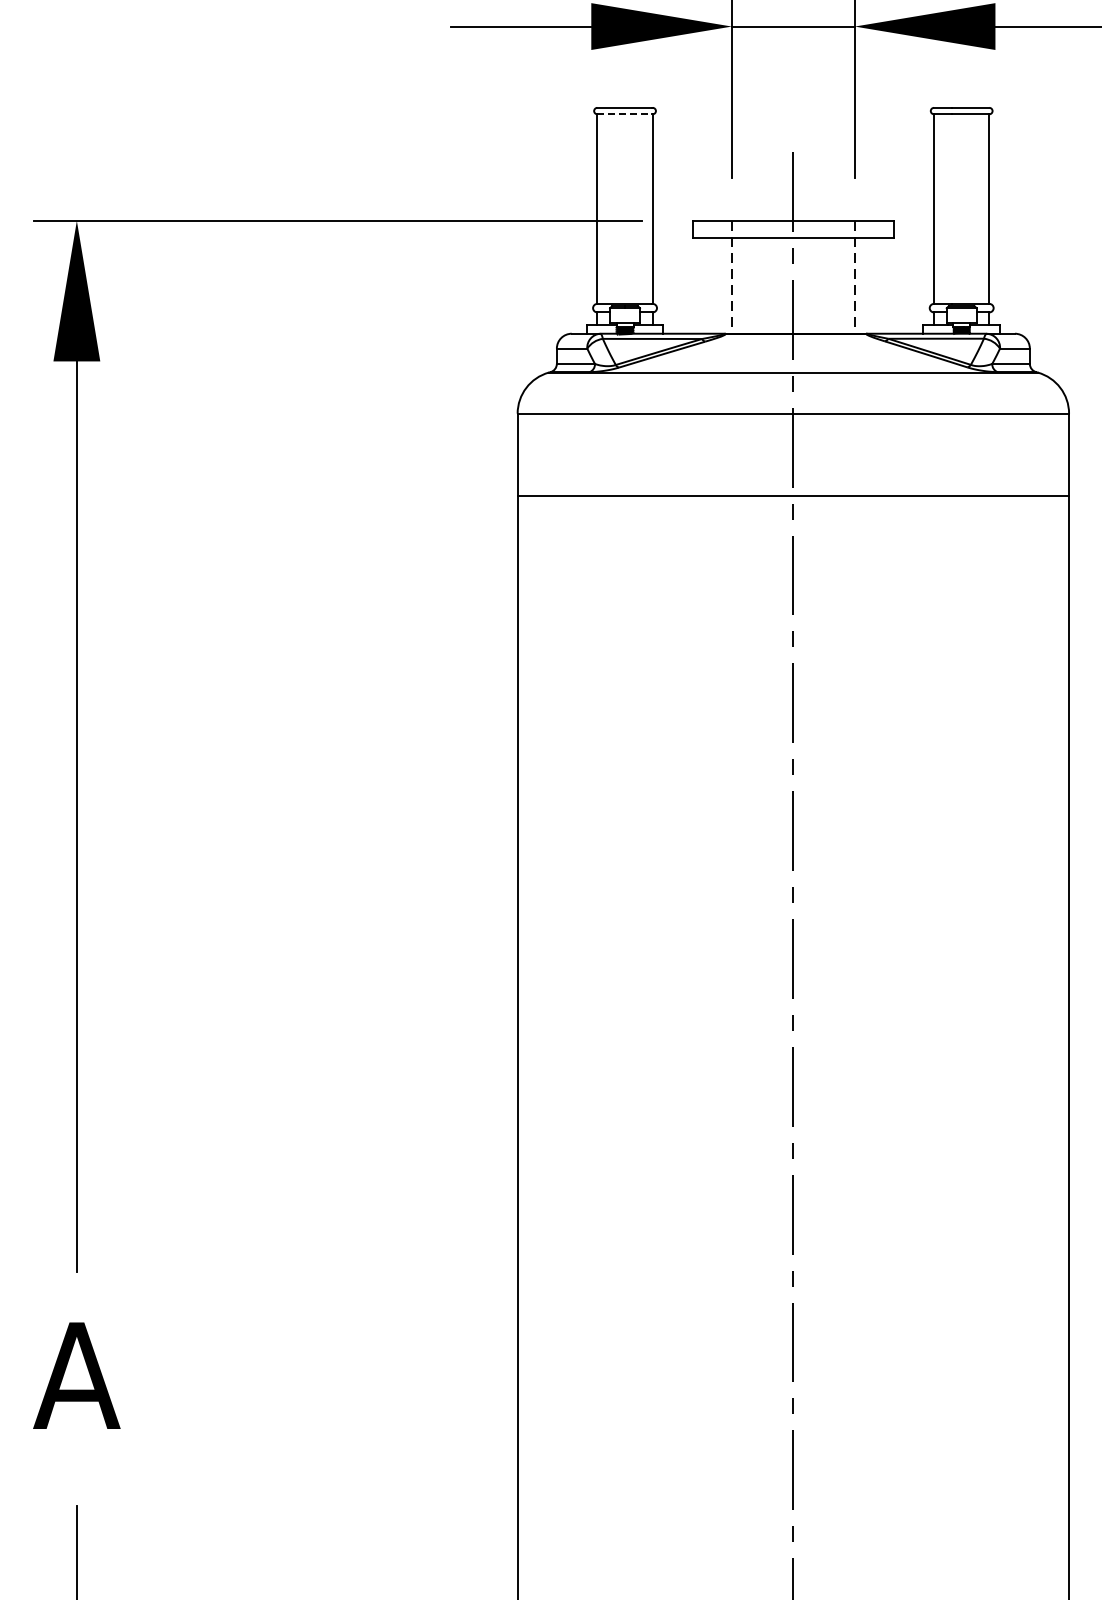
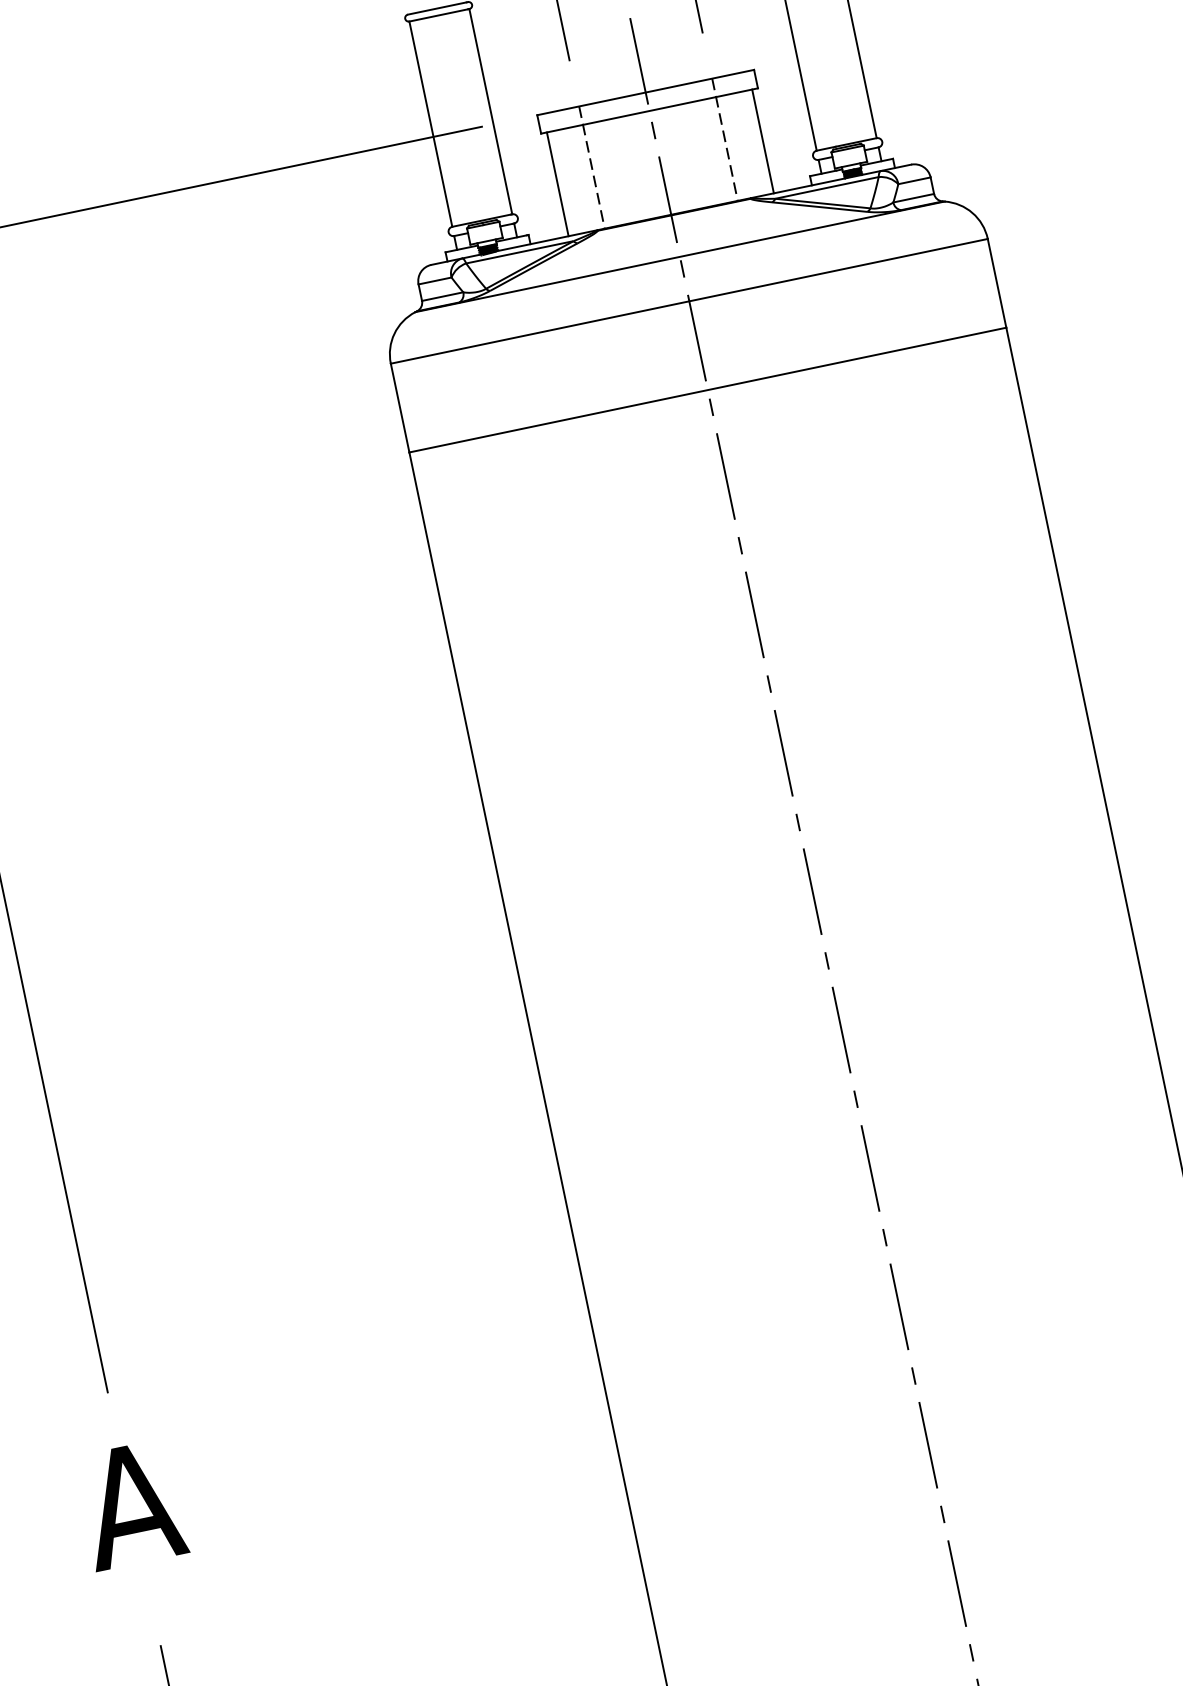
line: (624, 114) -> (438, 15), dashed -> solid
line: (698, 285) -> (557, 184), added
line: (888, 285) -> (763, 141), added

